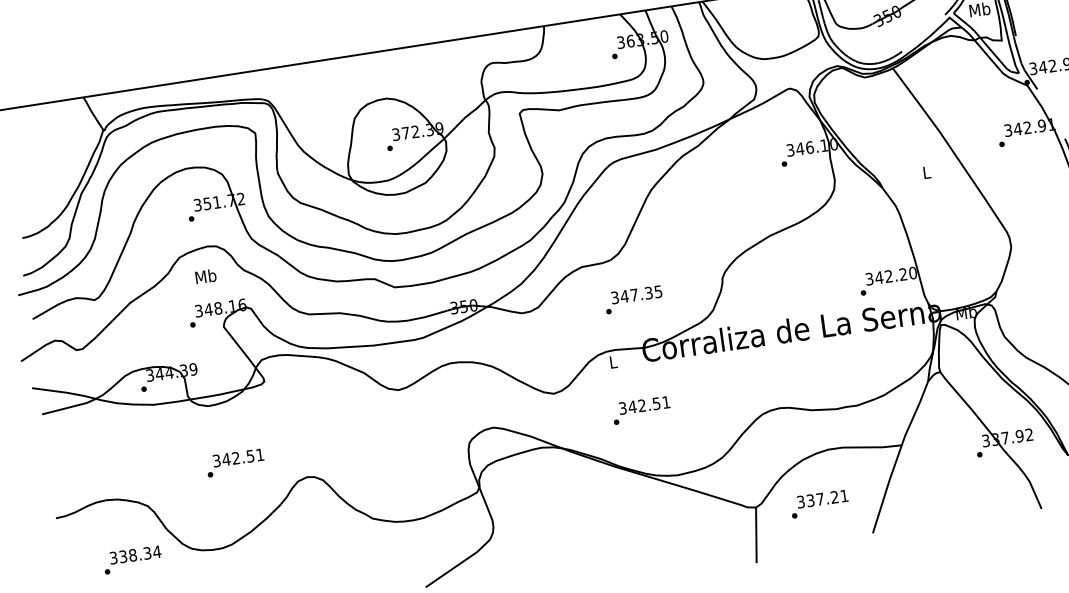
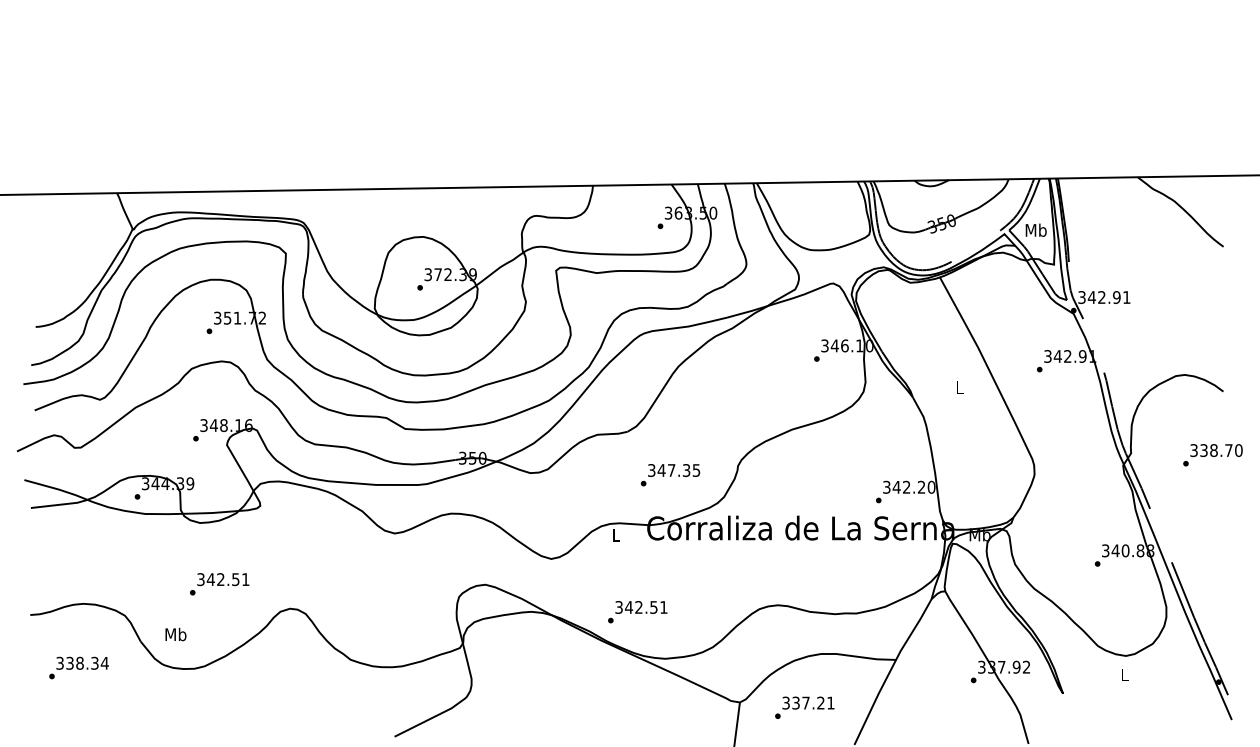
text: (205, 276) -> (175, 634), moved
text: (633, 300) -> (670, 475), moved
text: (641, 410) -> (637, 612), moved
text: (132, 559) -> (78, 667), moved

